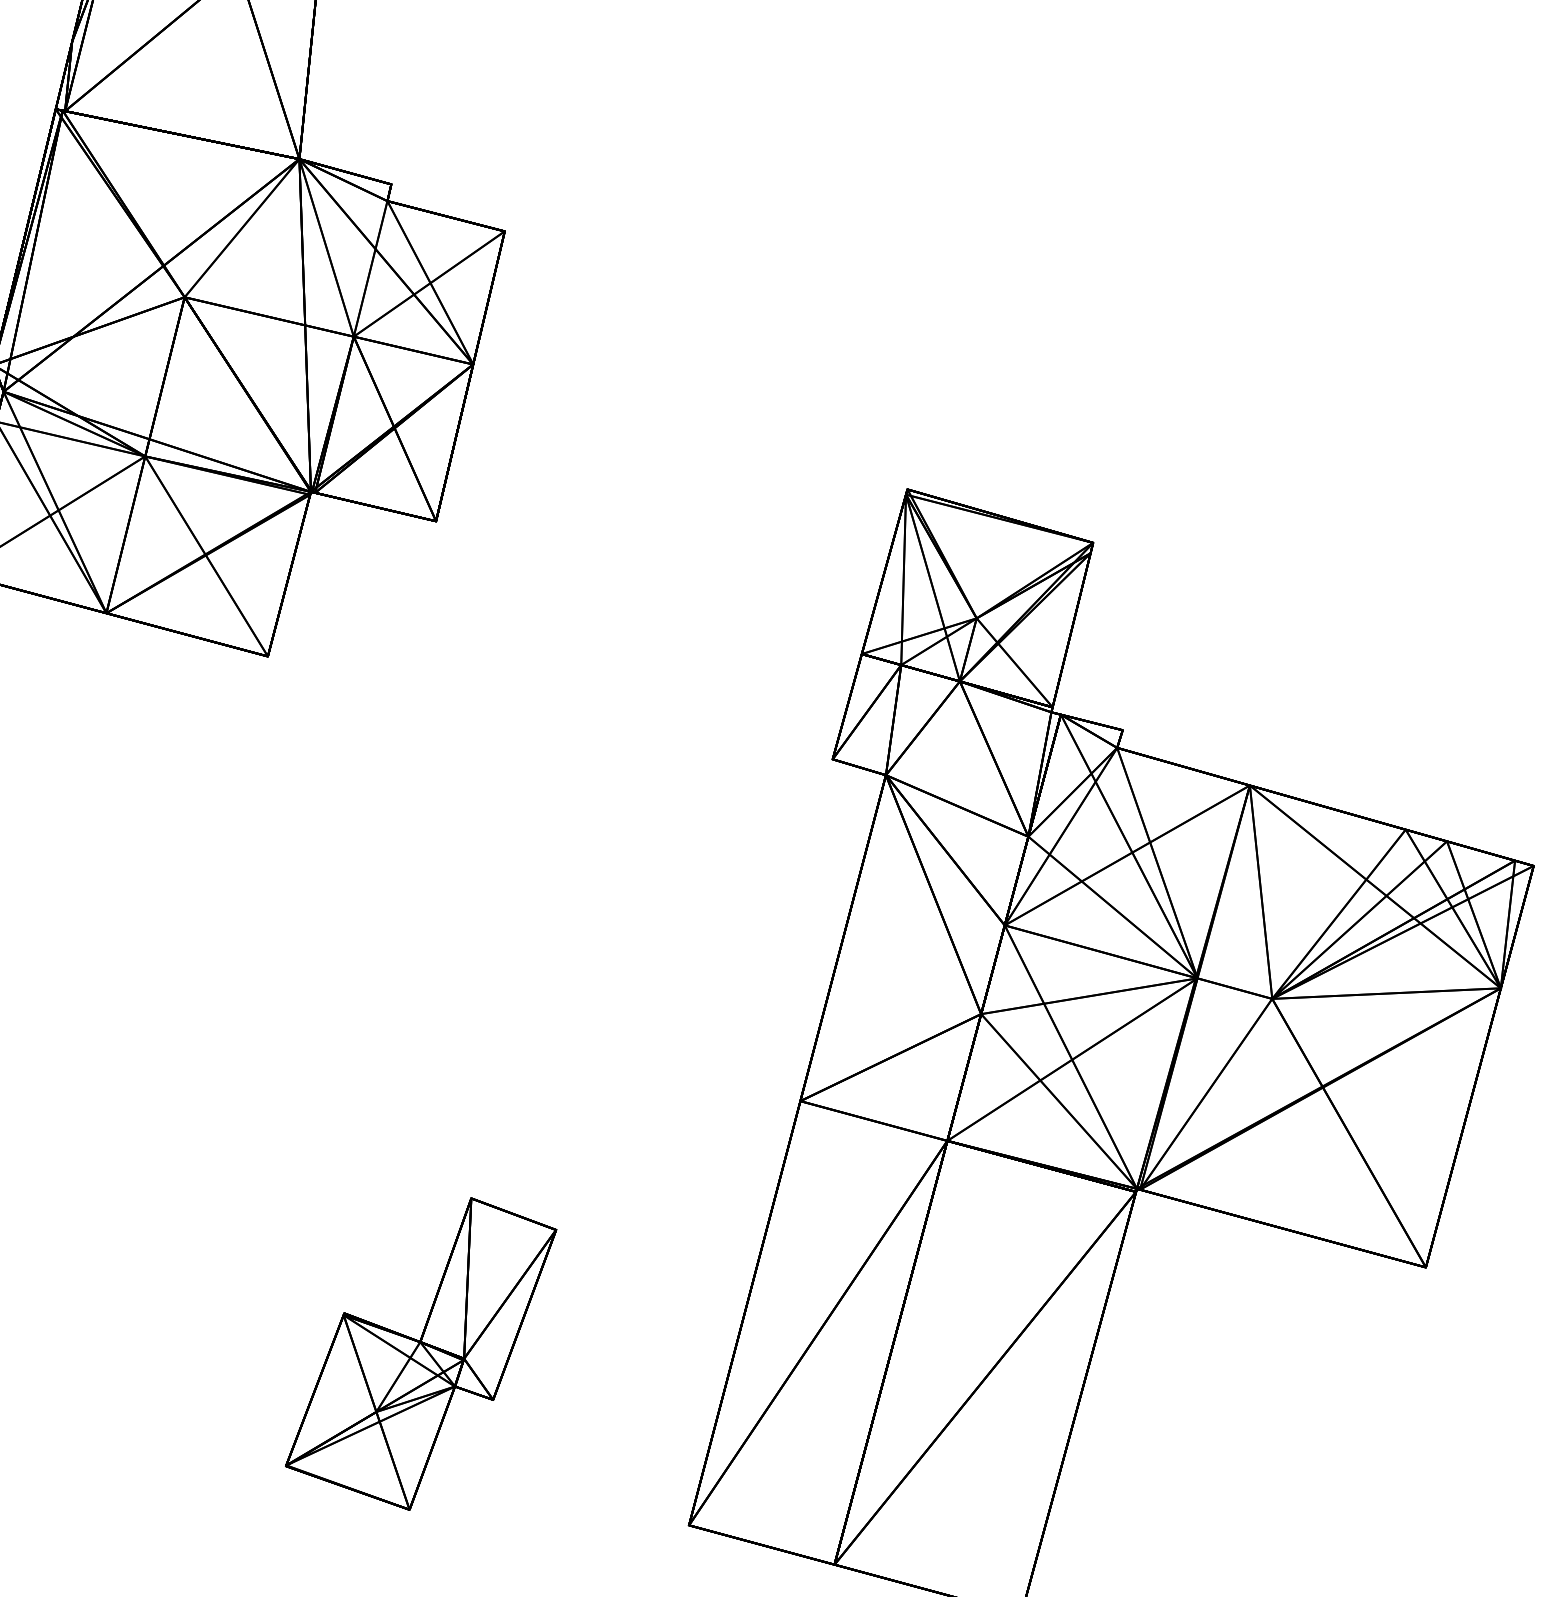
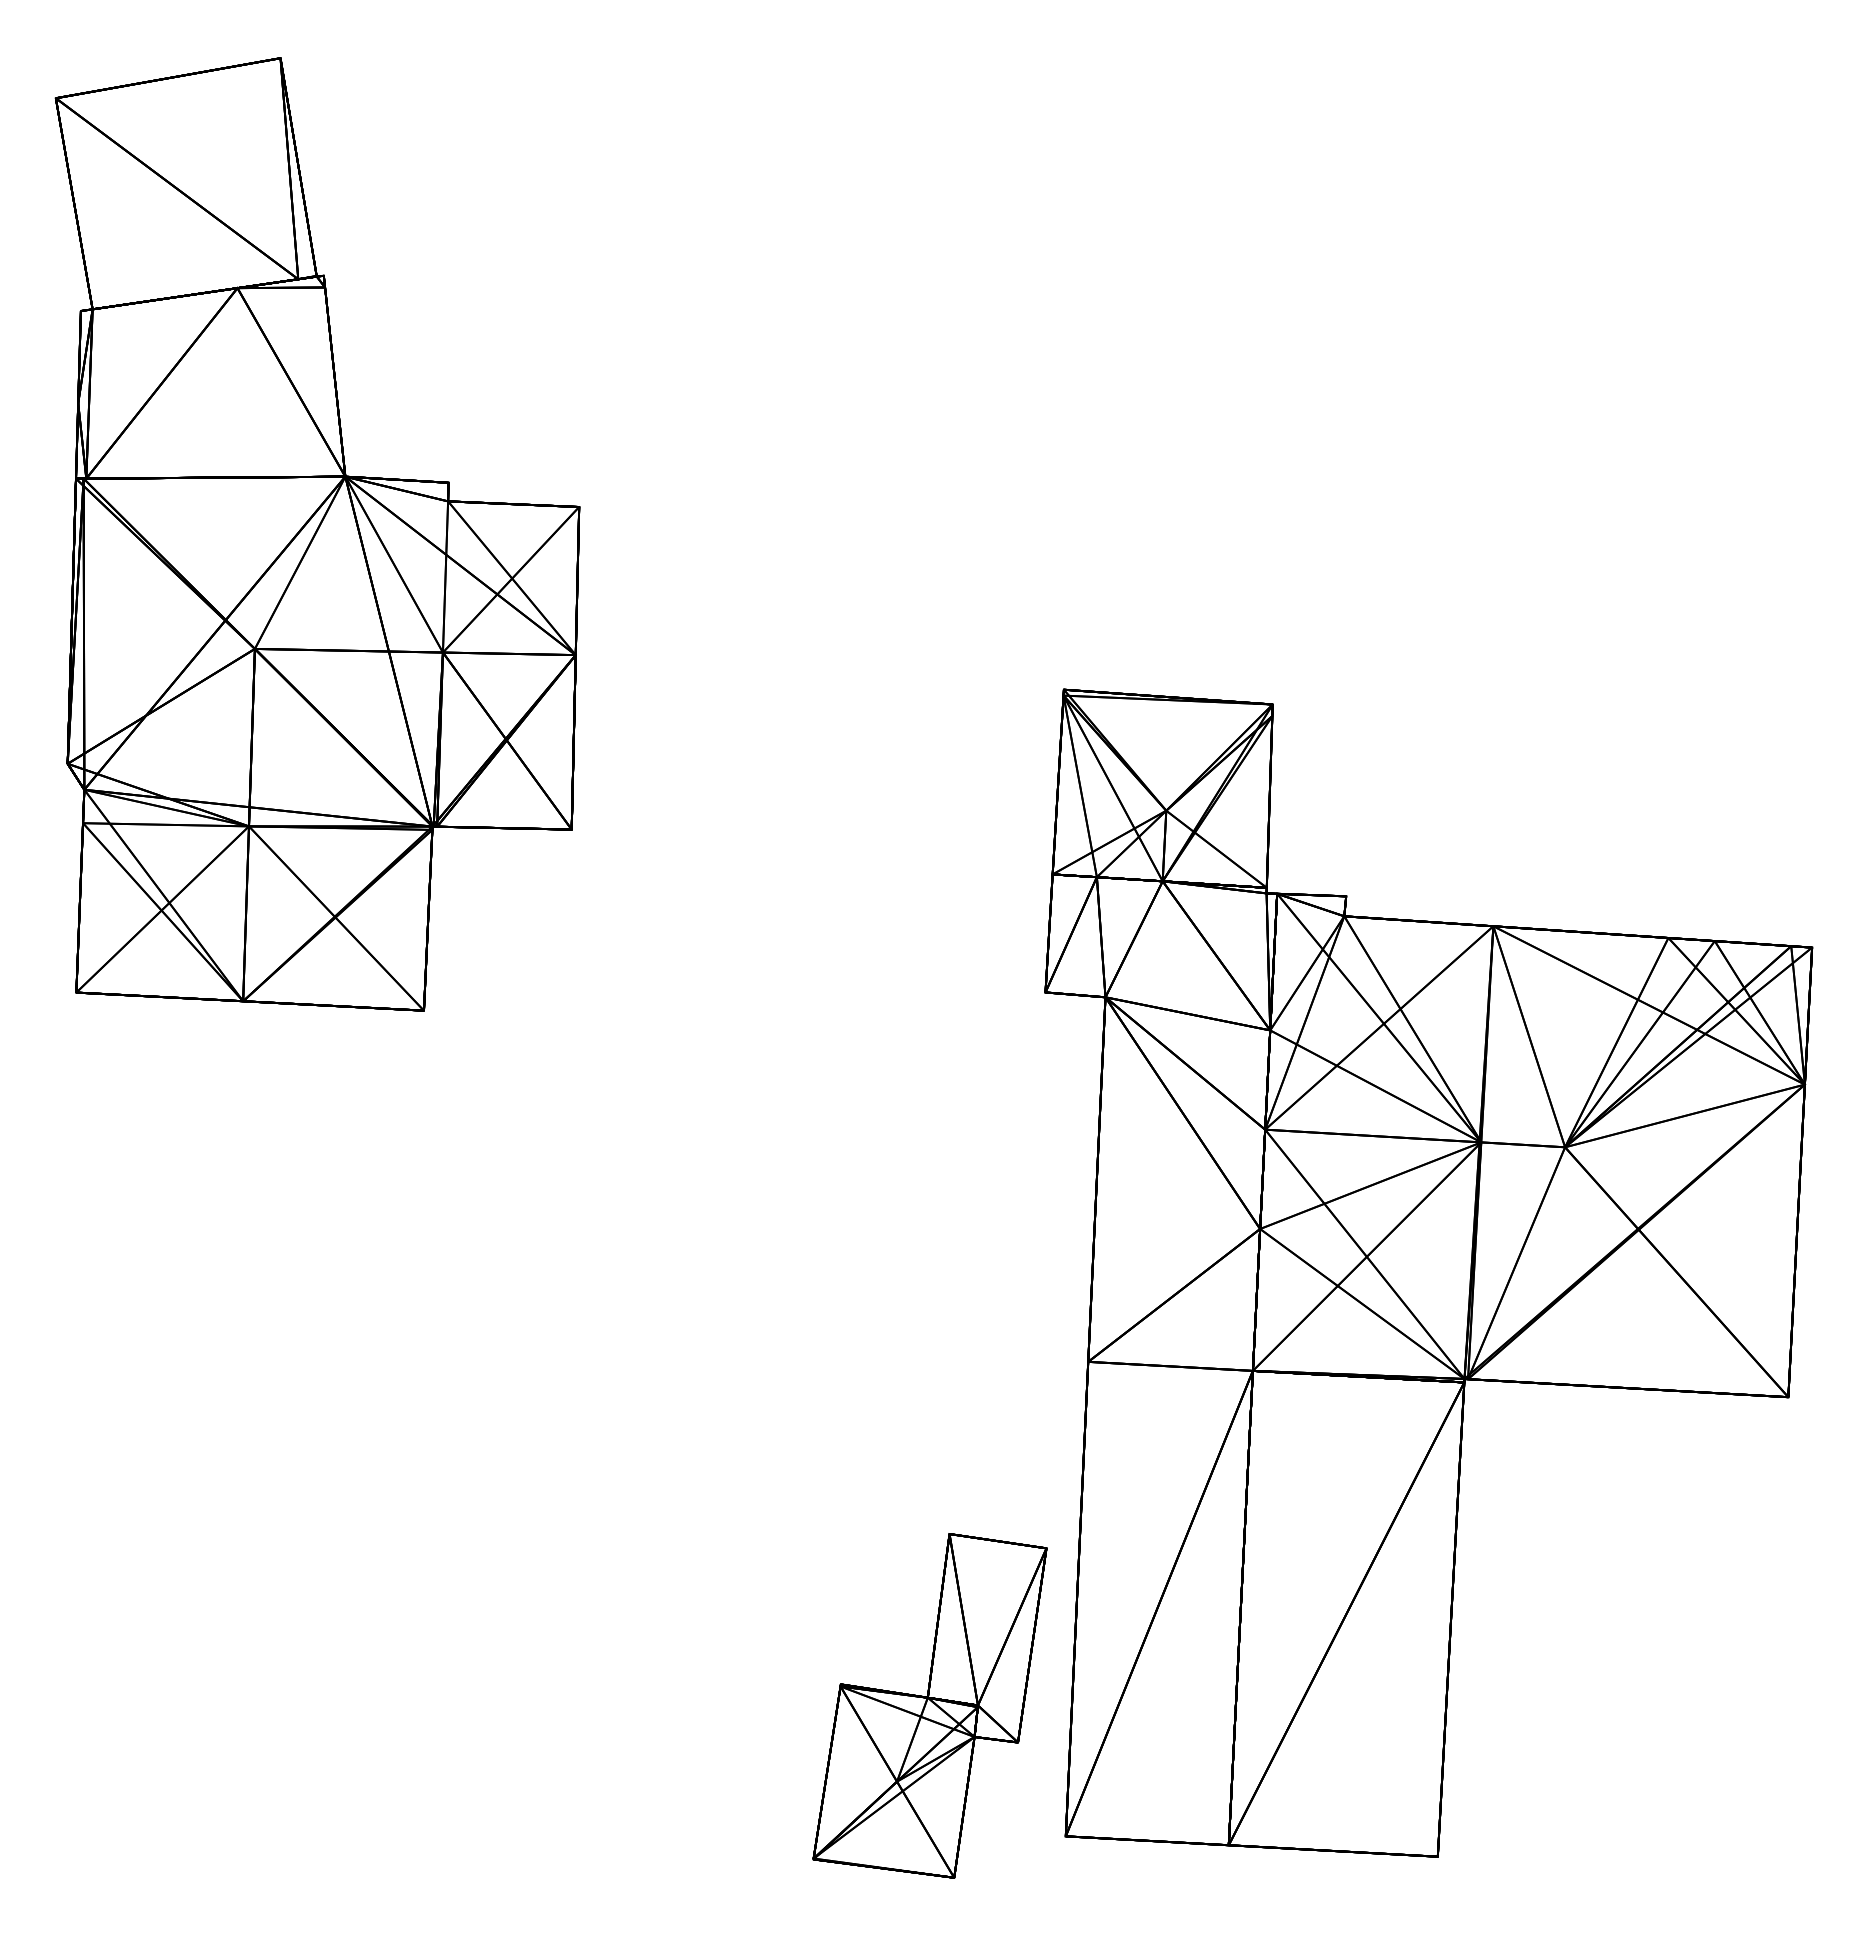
part: (420, 1349) -> (929, 1705), moved

